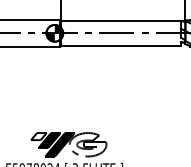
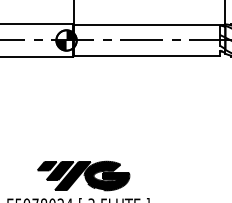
fill: (38, 136) -> (46, 165), added
fill: (87, 144) -> (106, 175), added

